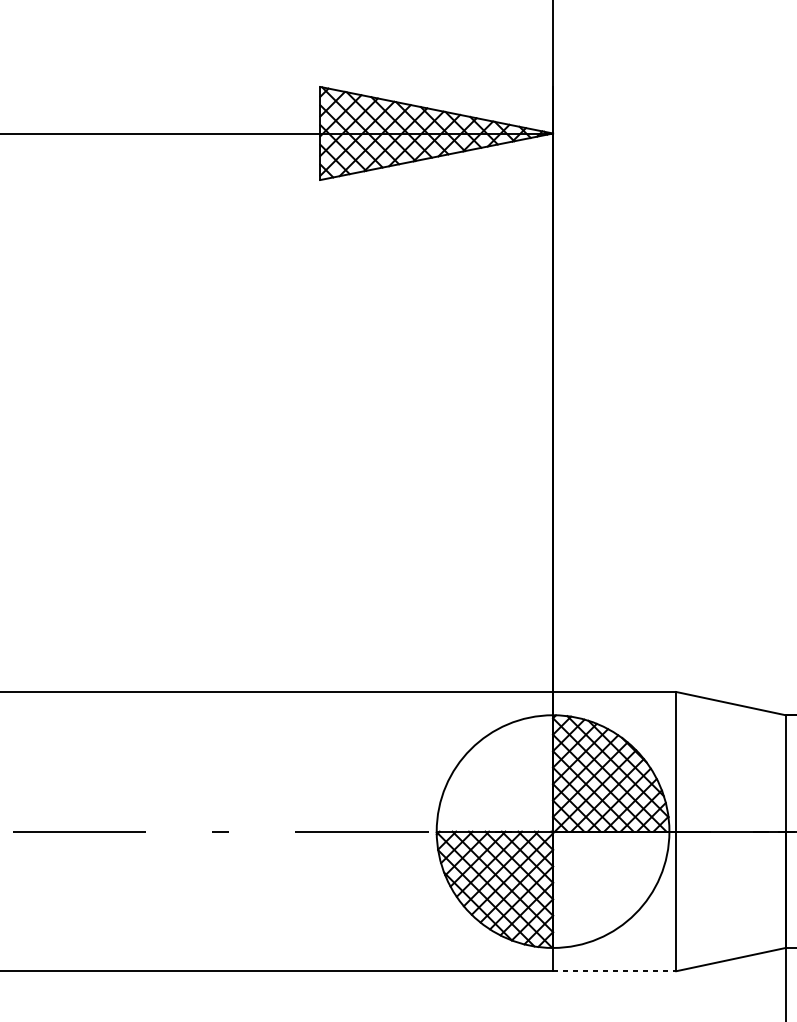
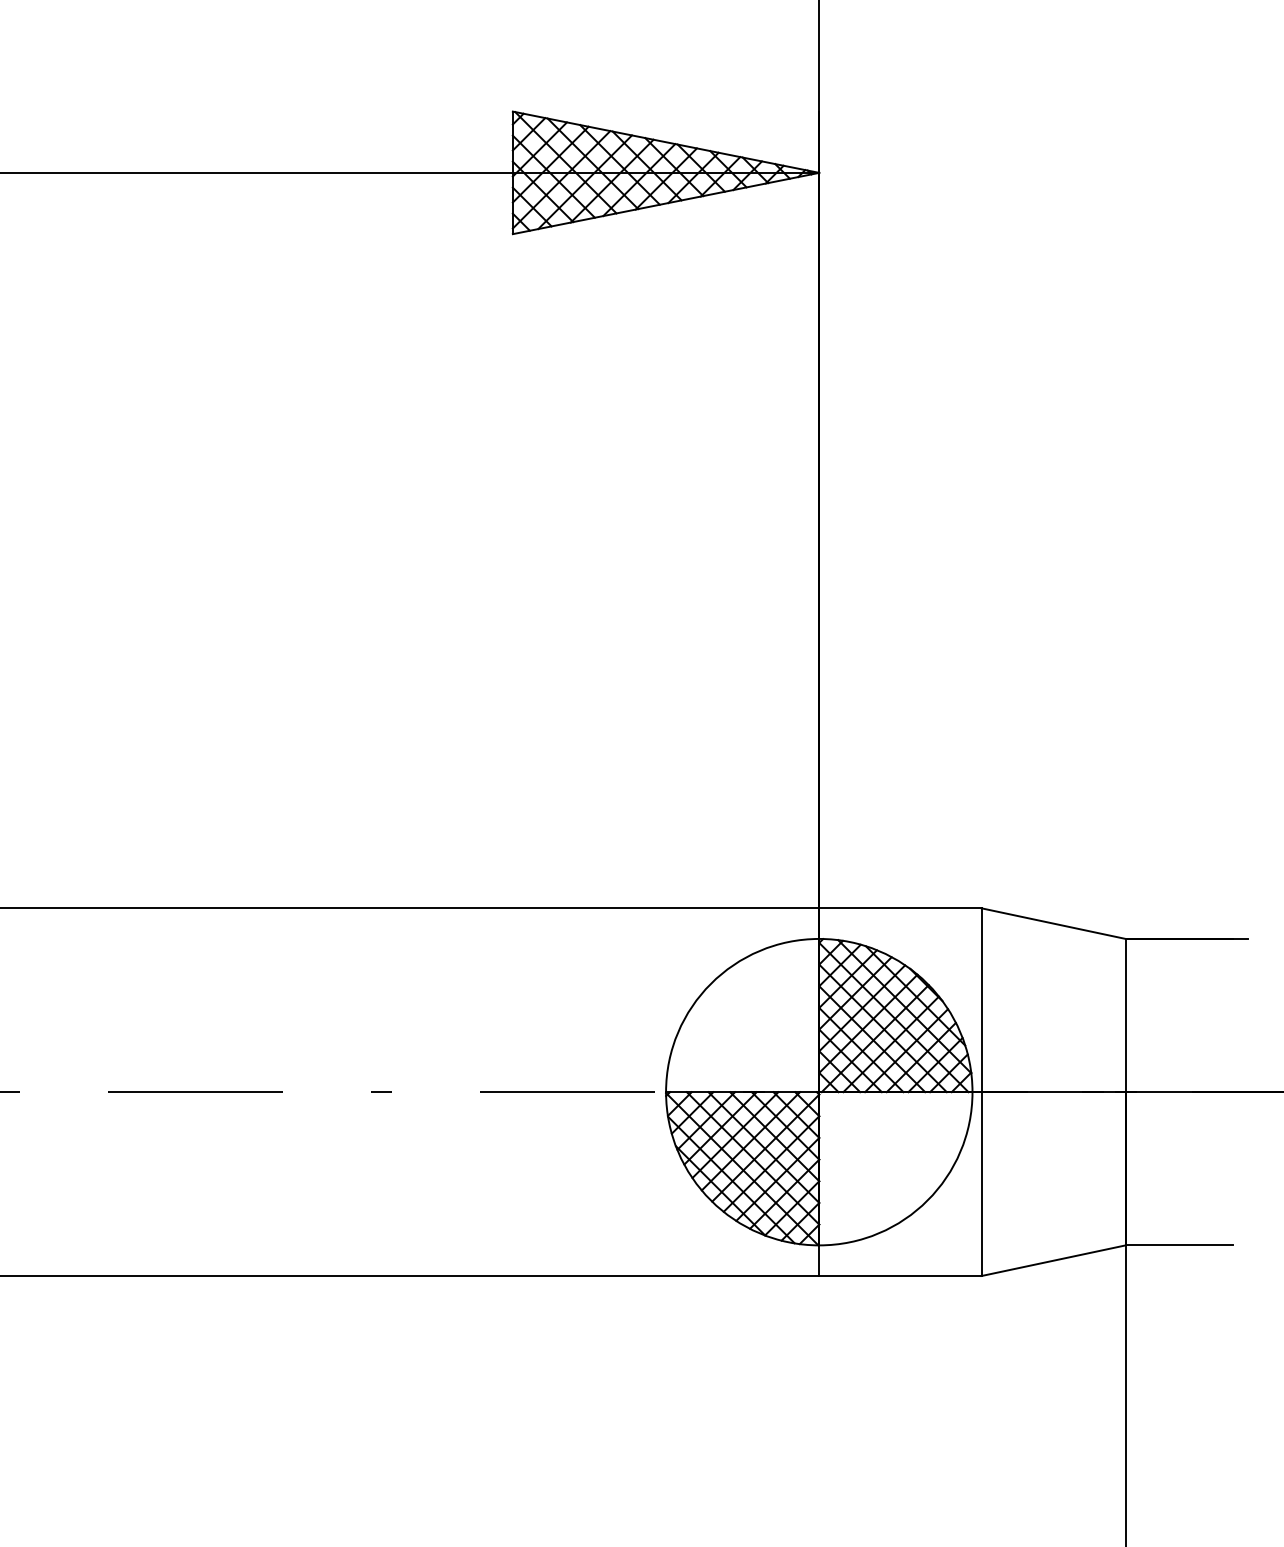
line: (614, 971) -> (900, 1276), dashed -> solid

